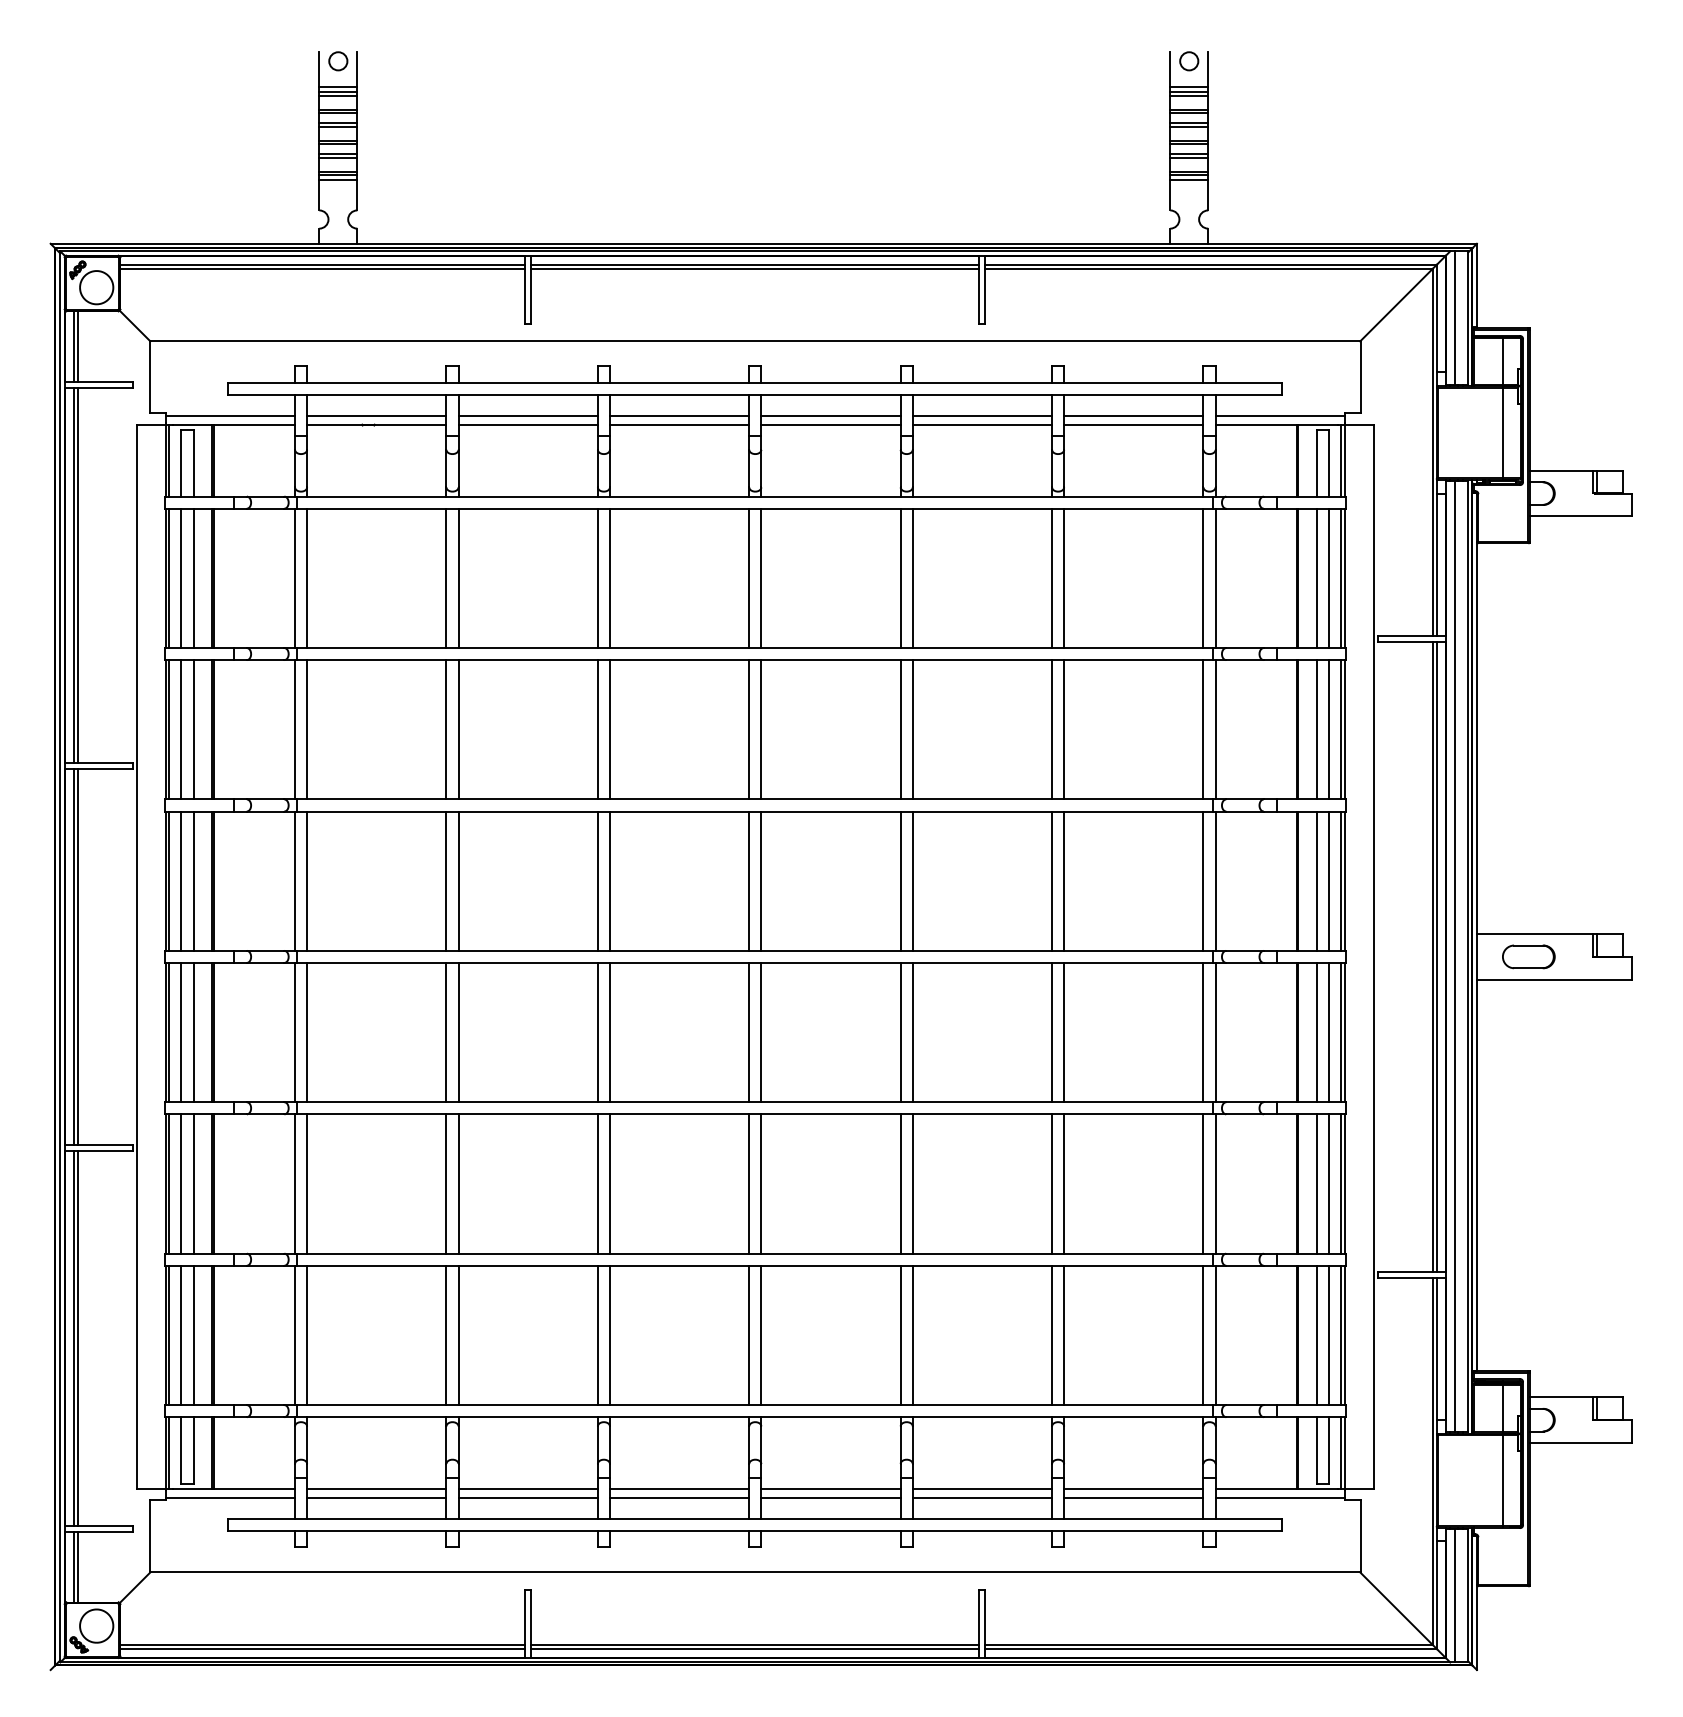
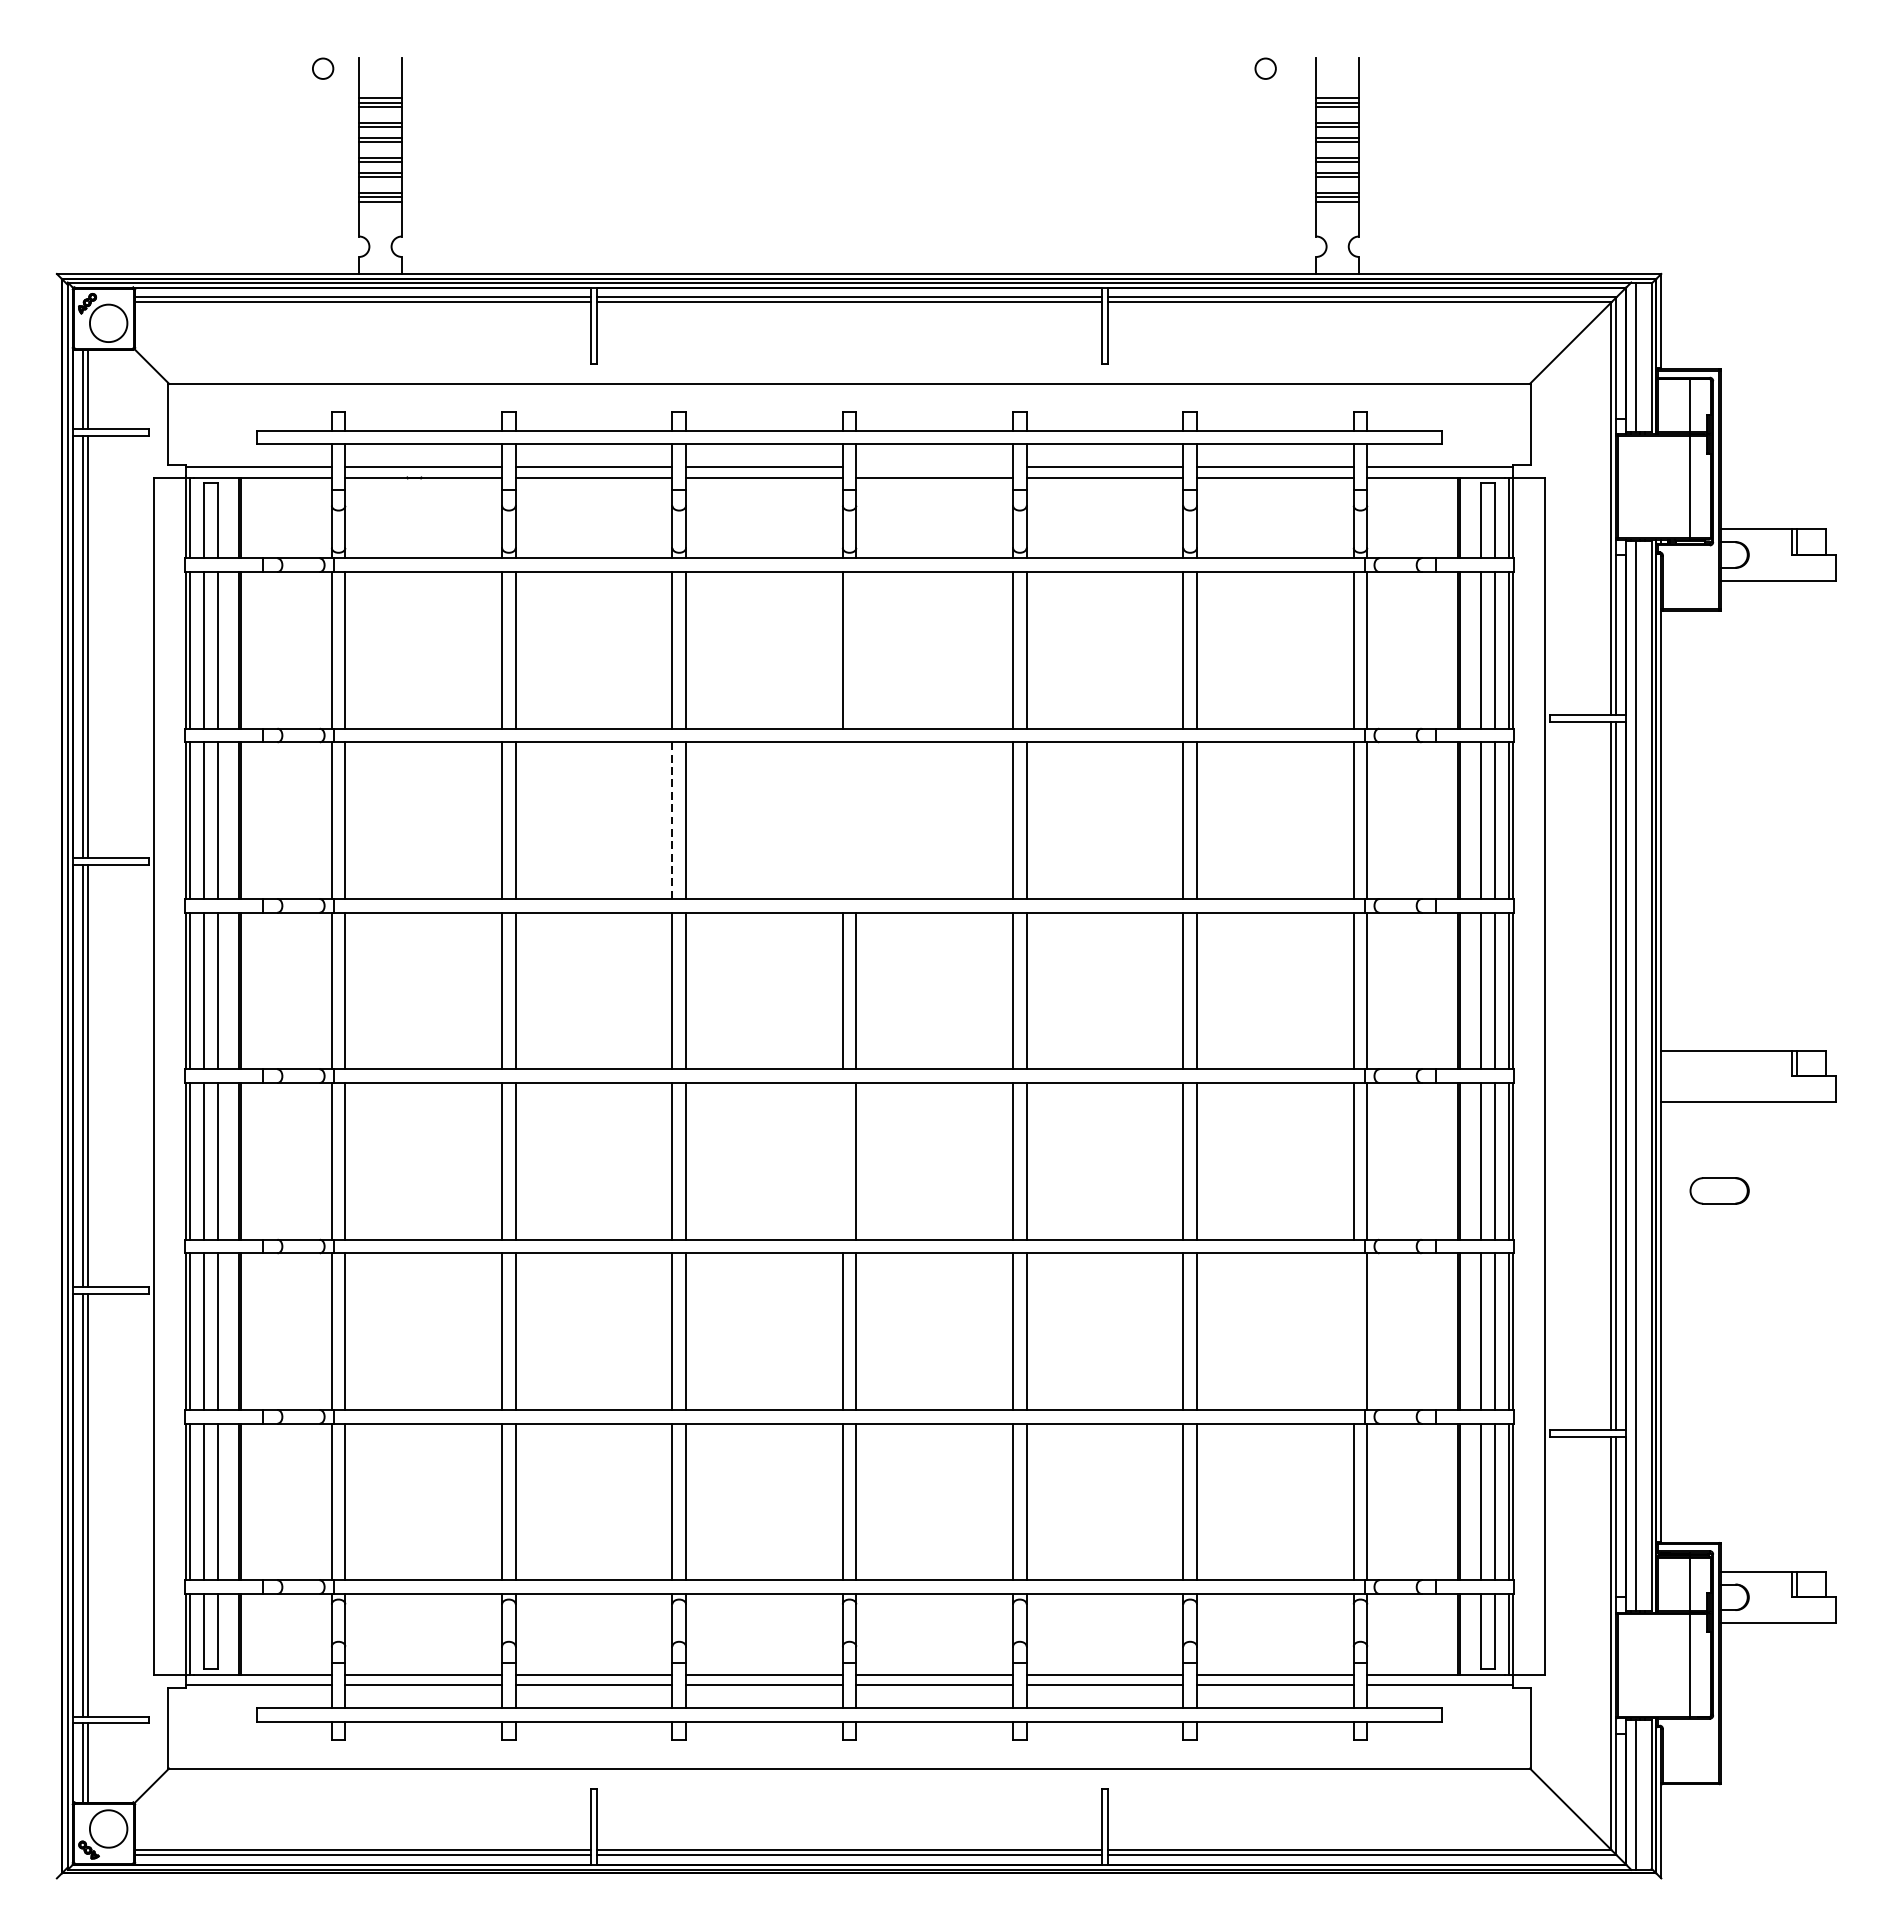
circle: (338, 61) -> (323, 68), moved
circle: (1189, 61) -> (1265, 68), moved
line: (830, 415) -> (934, 467), removed
line: (761, 578) -> (856, 650), removed
line: (597, 729) -> (672, 820), solid -> dashed
line: (749, 729) -> (843, 820), removed
line: (761, 729) -> (856, 820), removed
part: (1528, 956) -> (1719, 1190), moved
line: (749, 1032) -> (843, 1161), removed
line: (1203, 1183) -> (1353, 1331), removed

